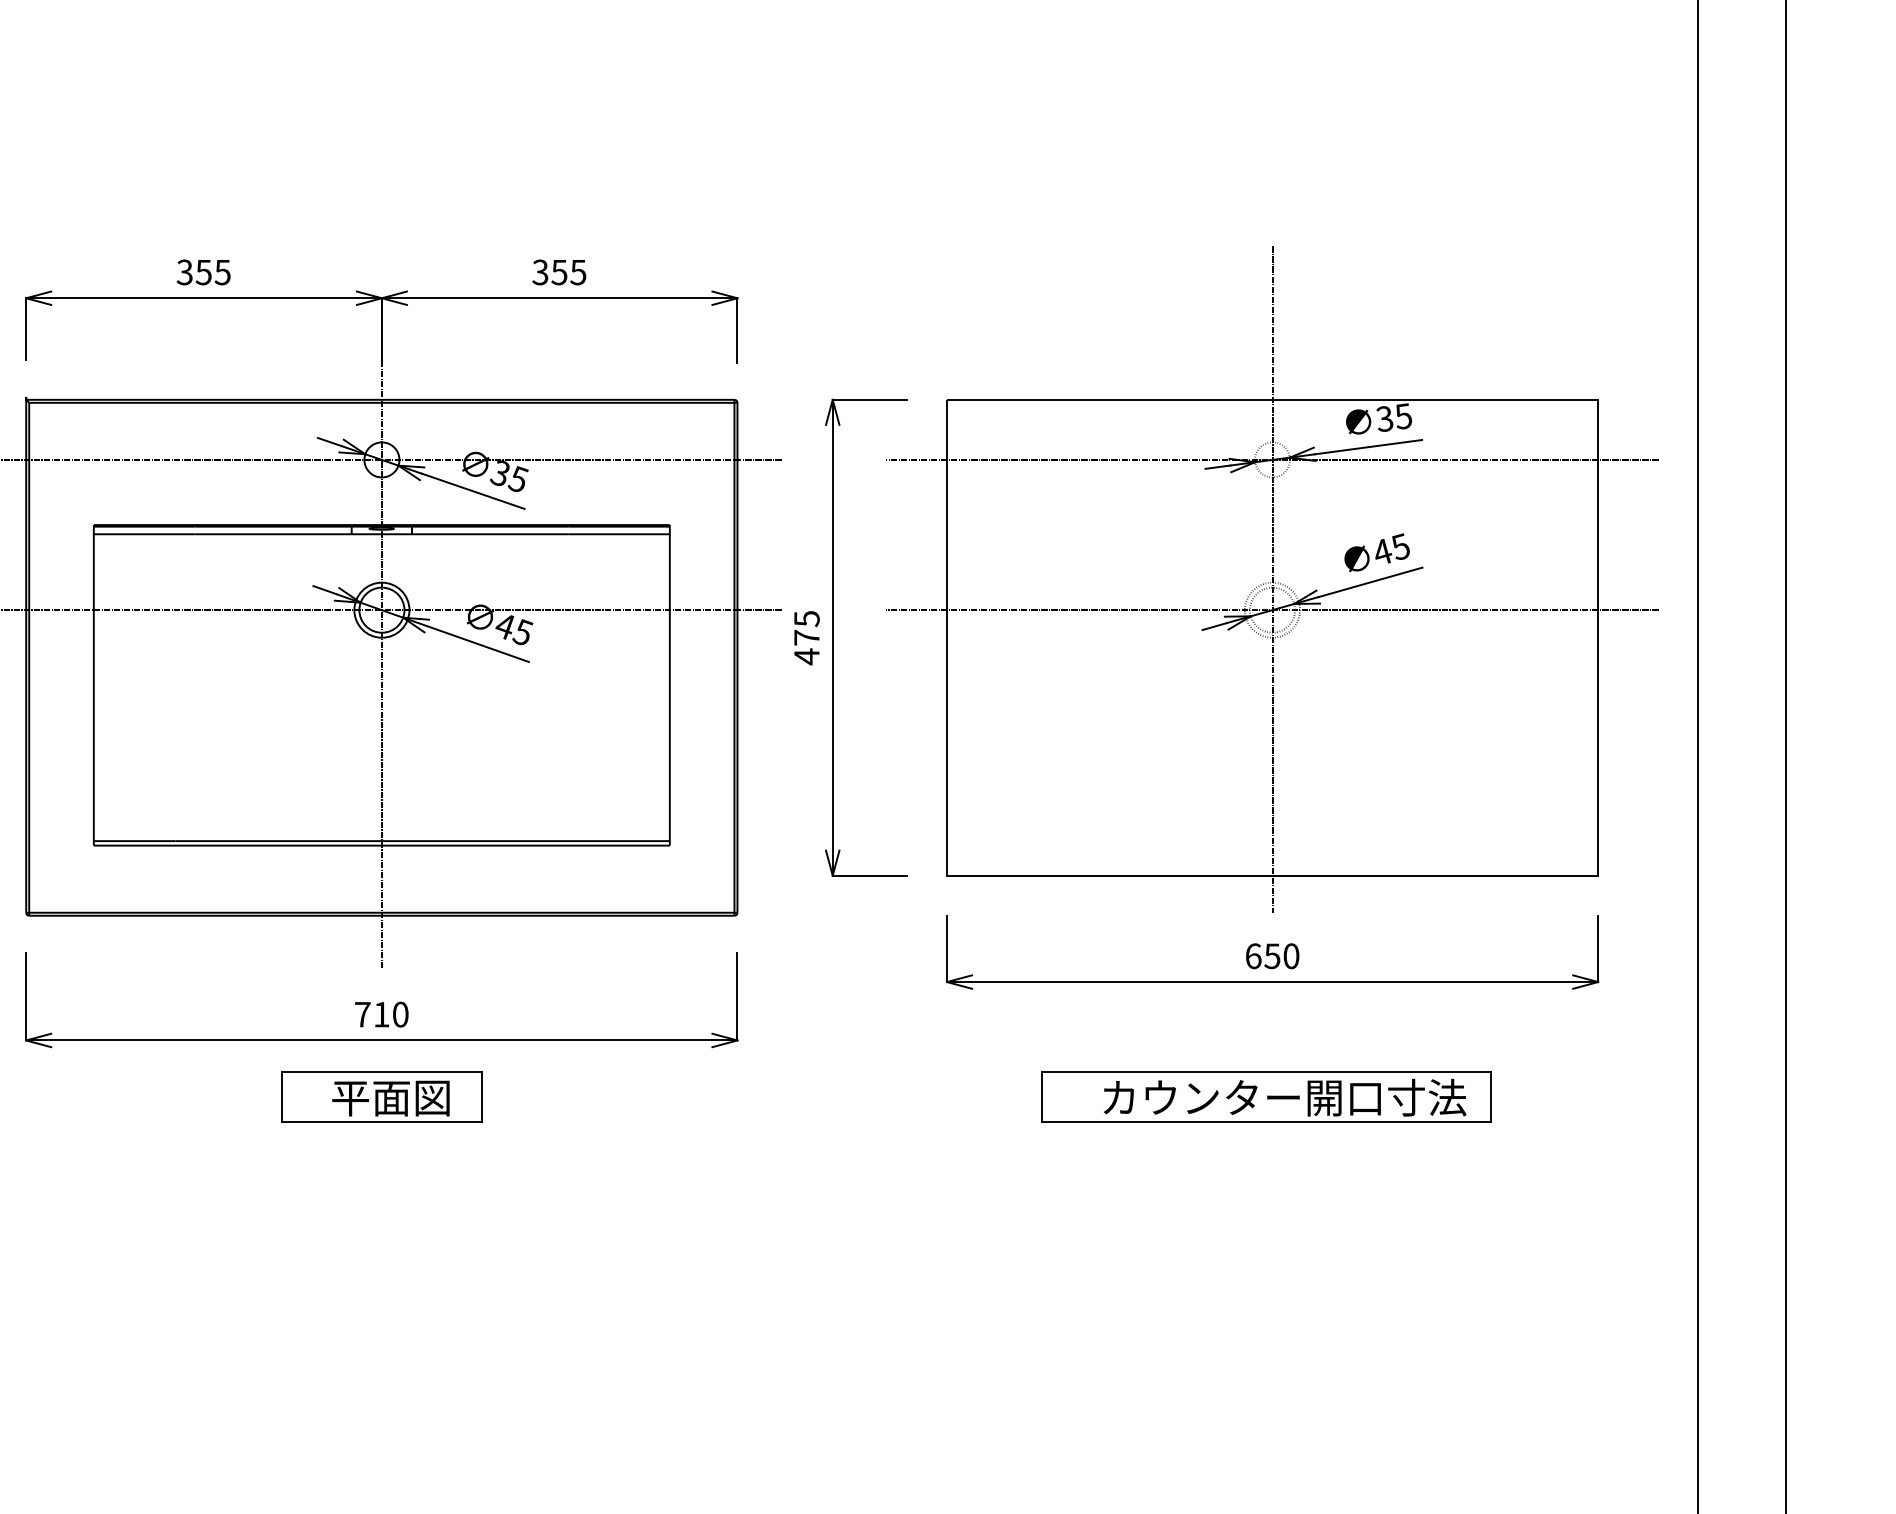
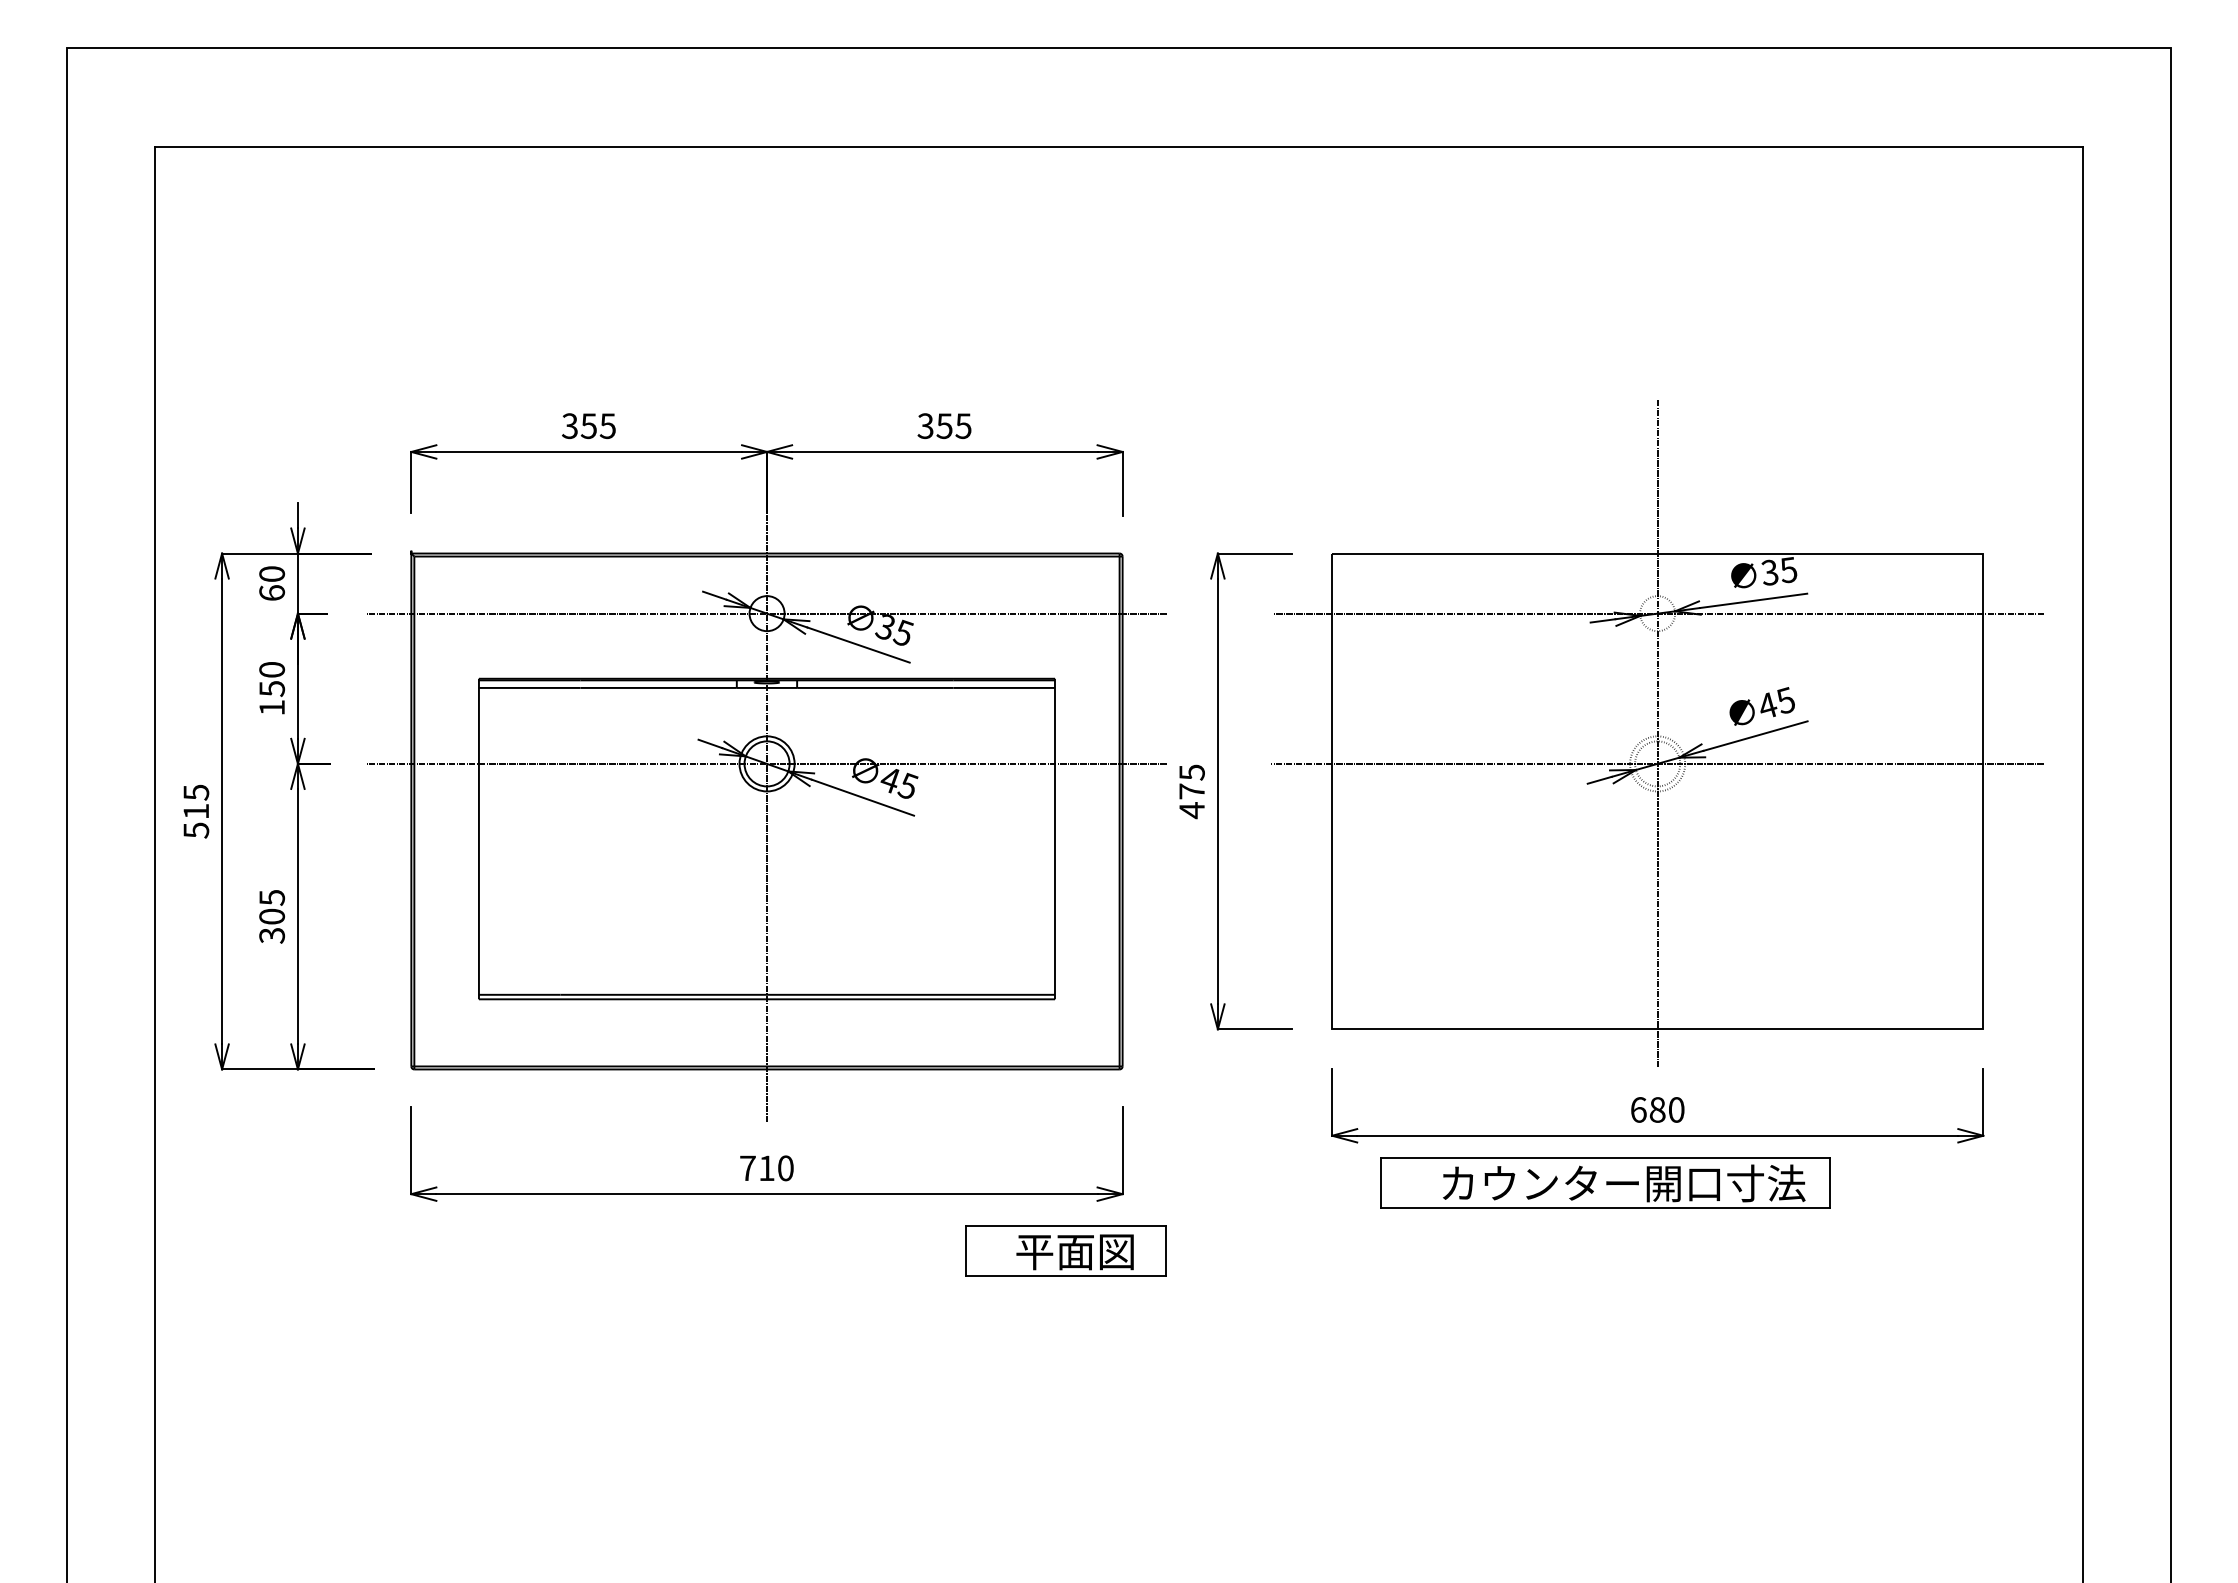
text: (1272, 955) -> (1657, 1109), 650 -> 680
part: (381, 1096) -> (1065, 1250), moved
part: (1266, 1096) -> (1605, 1182), moved

